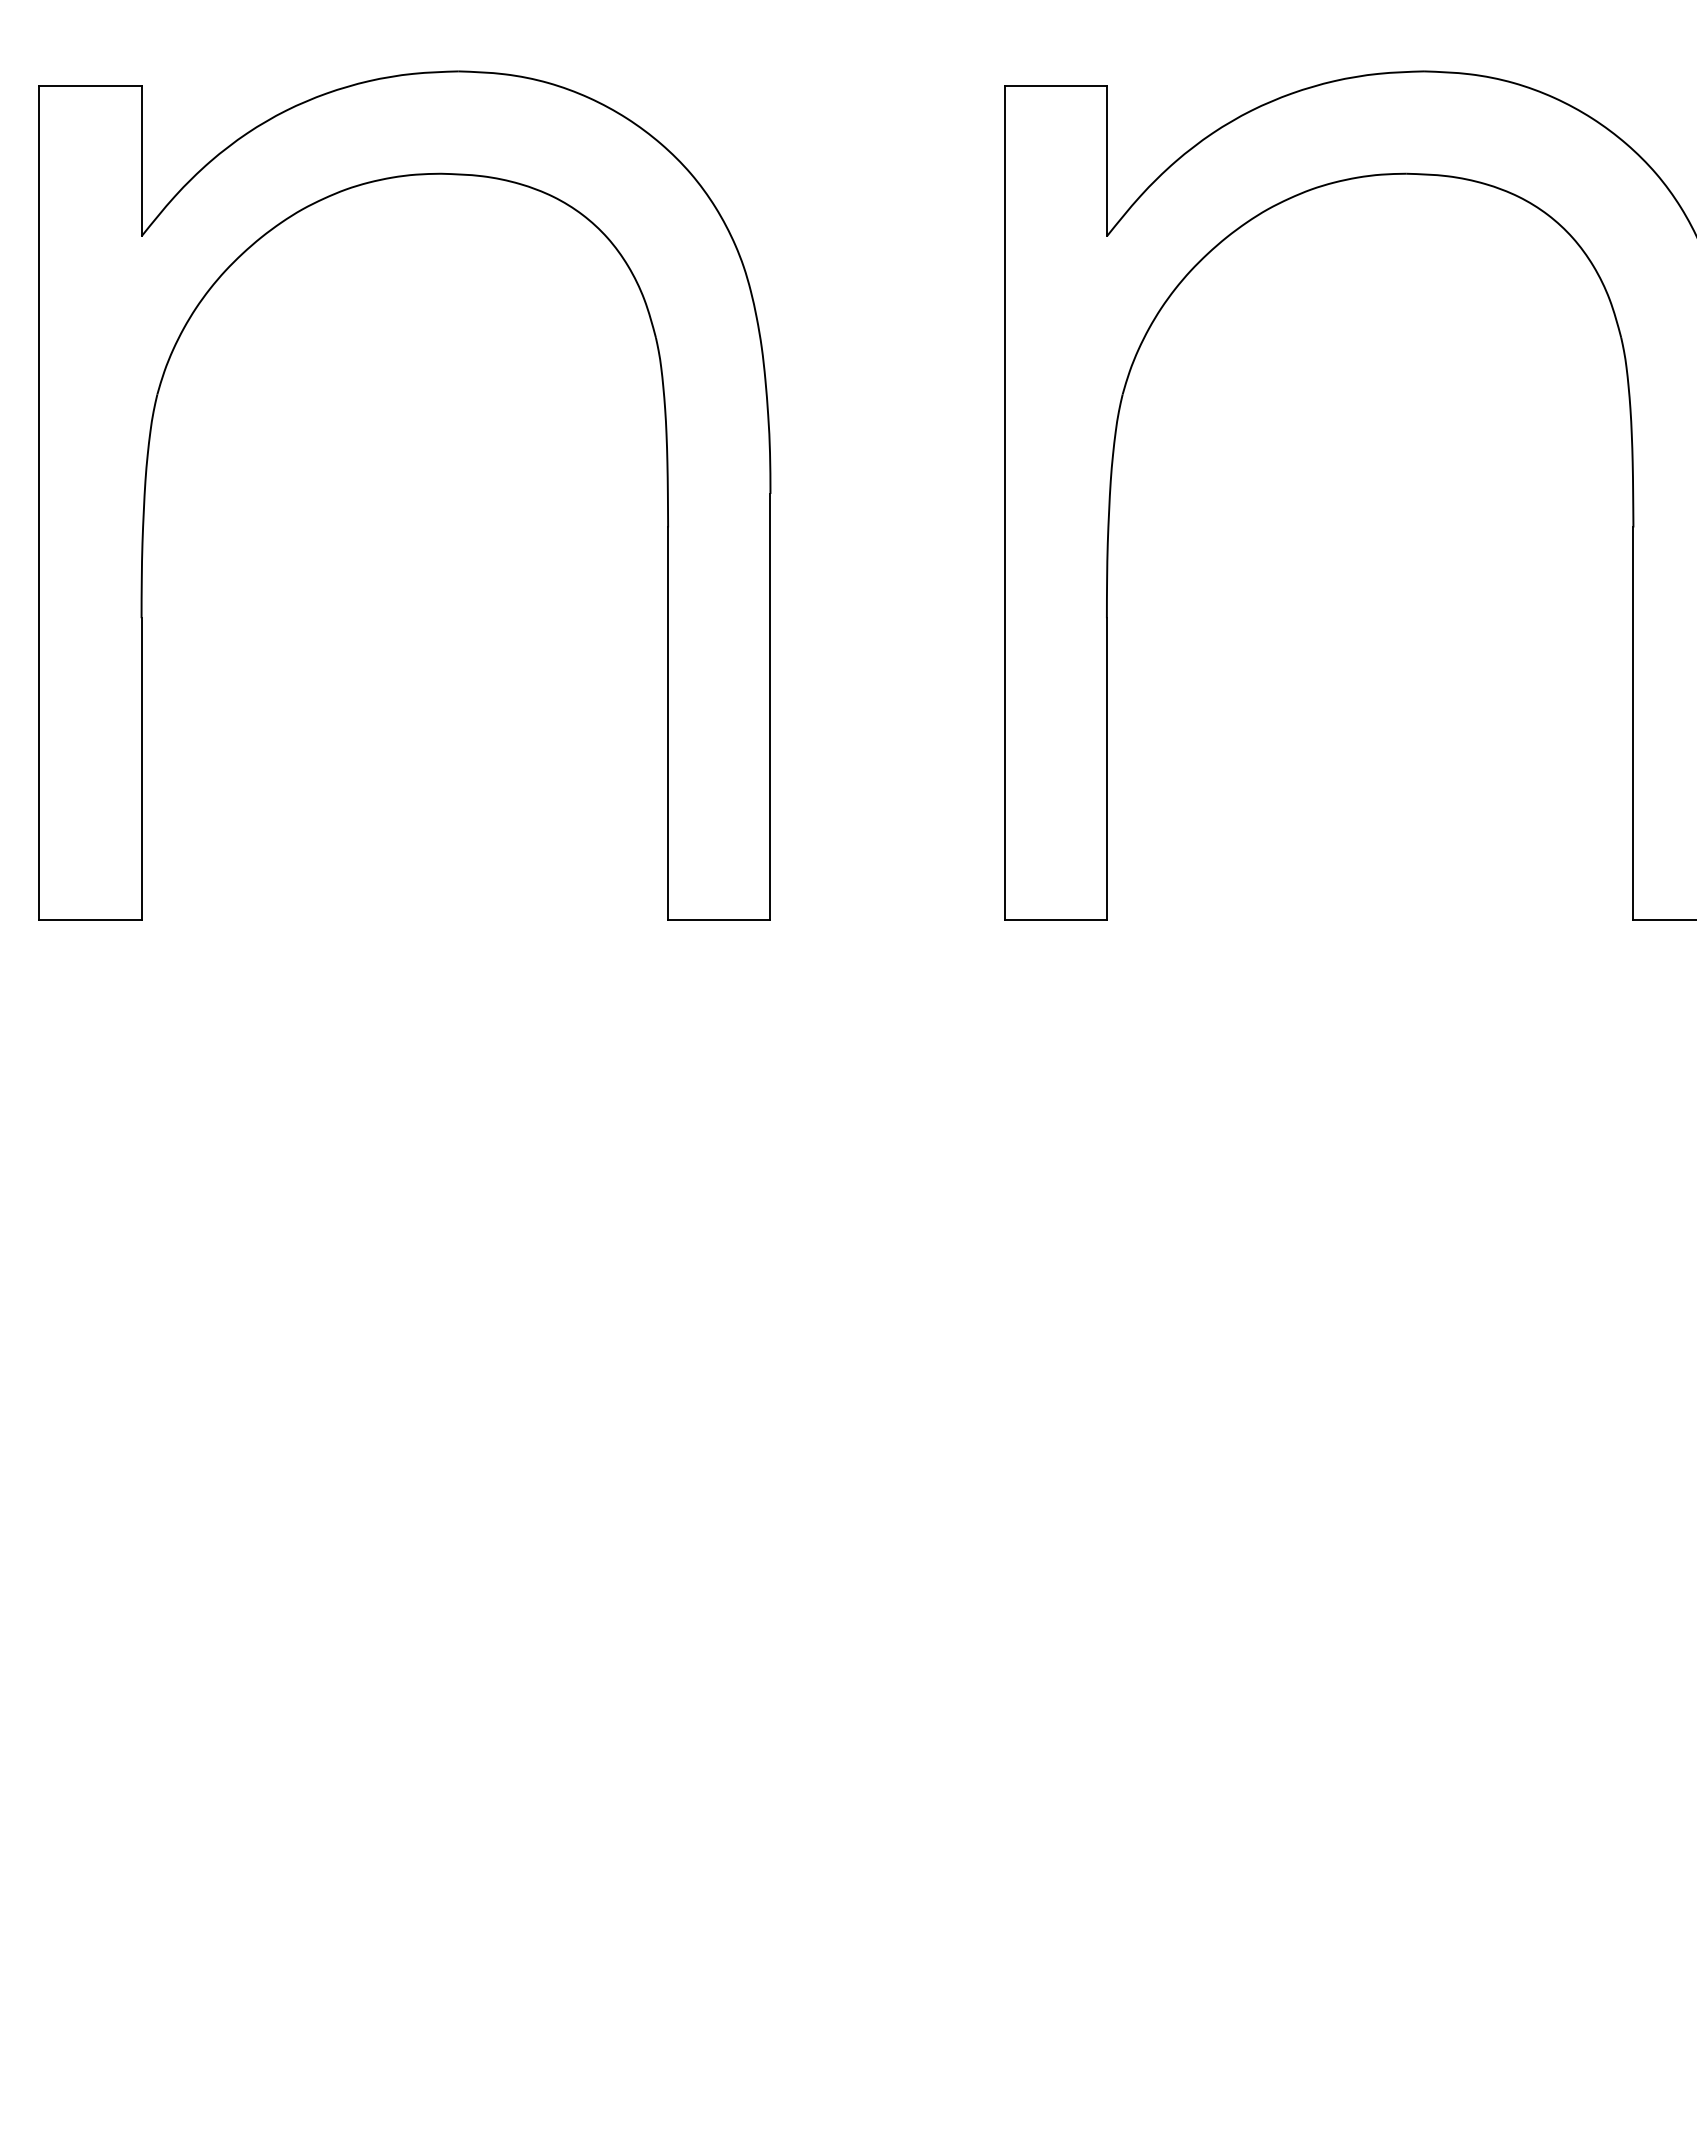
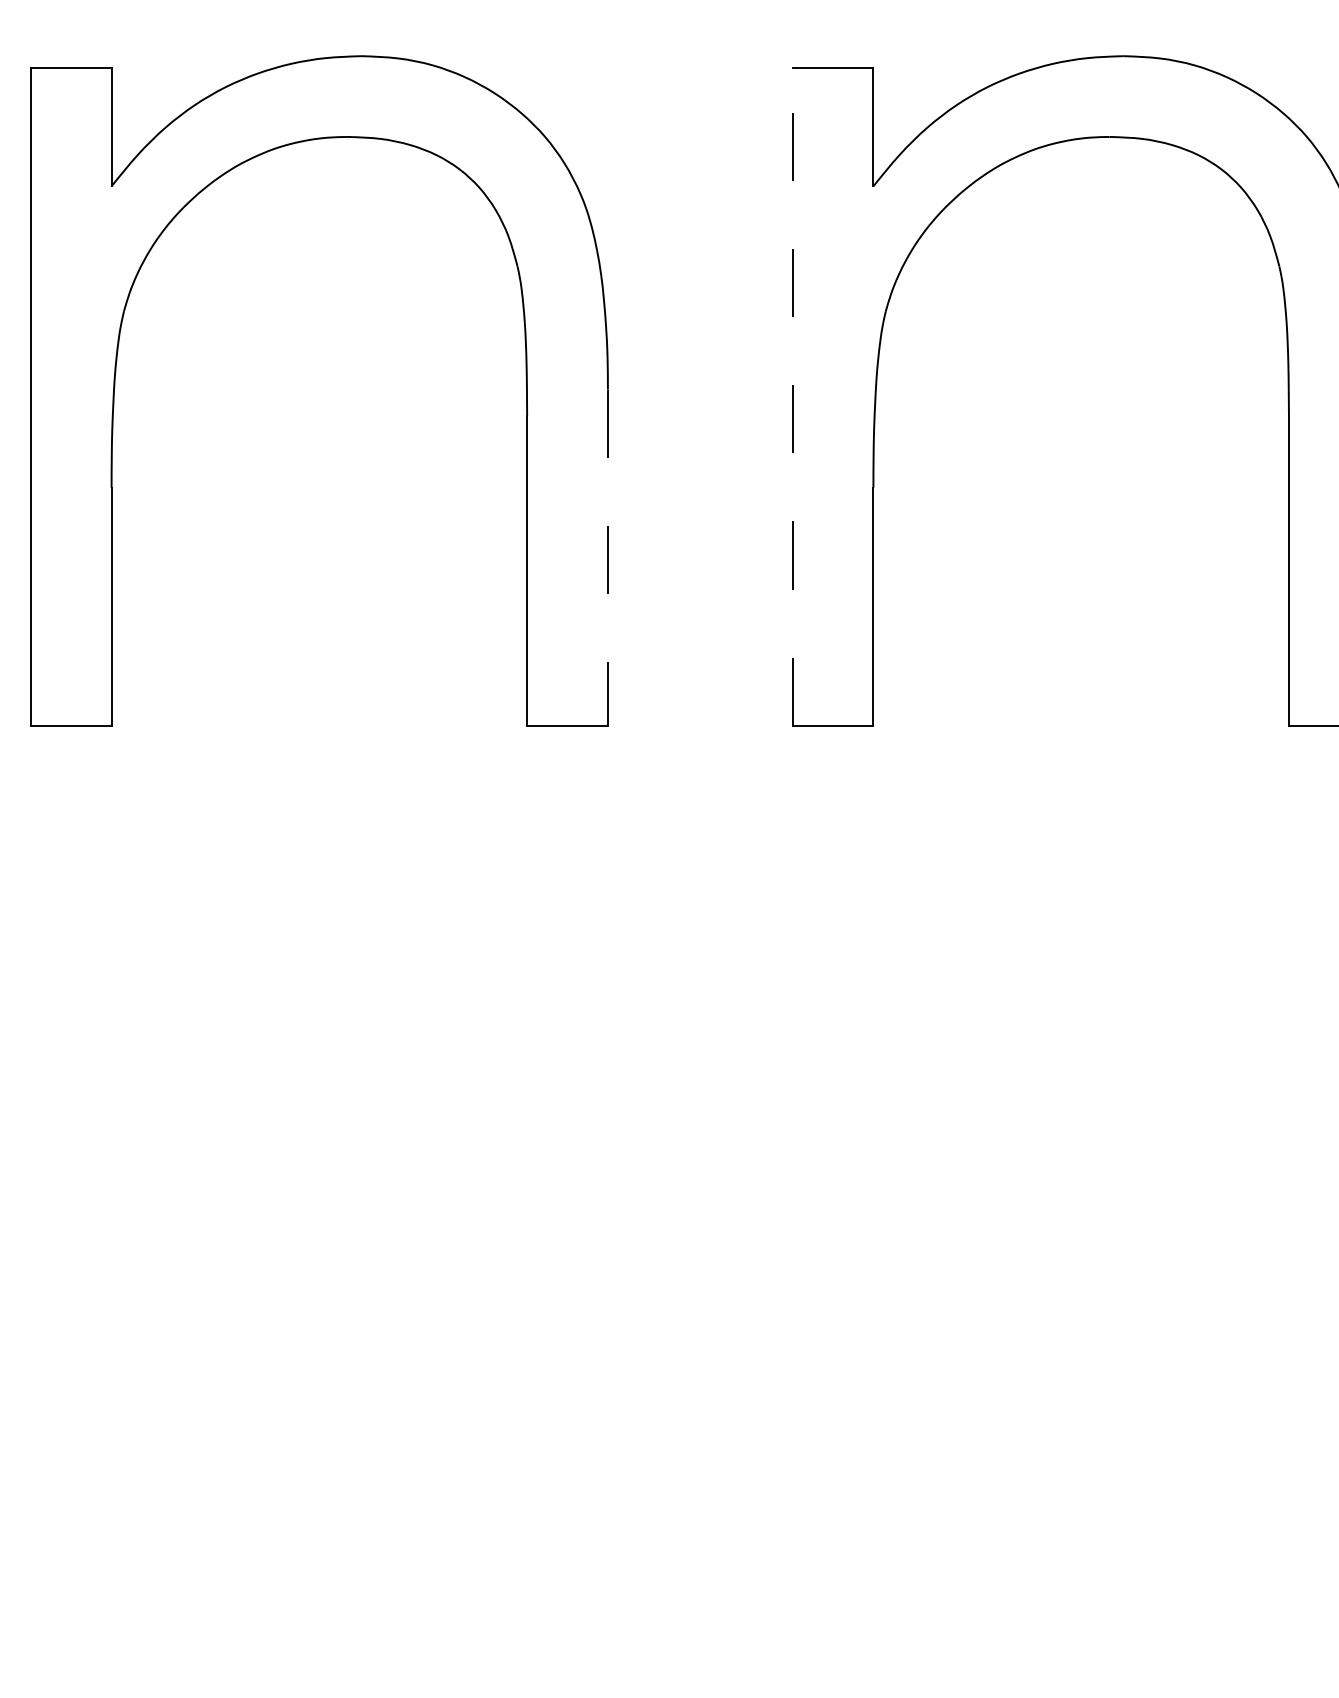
line: (1004, 502) -> (792, 396), solid -> dashed
line: (770, 706) -> (607, 557), solid -> dashed

